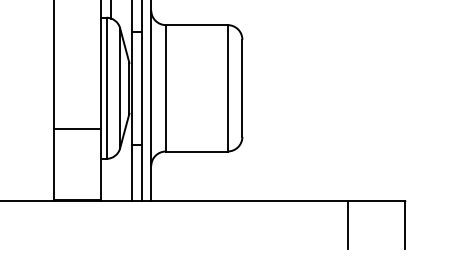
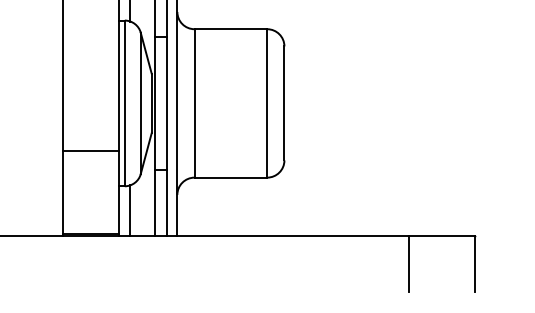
line: (111, 179) -> (130, 210), added

